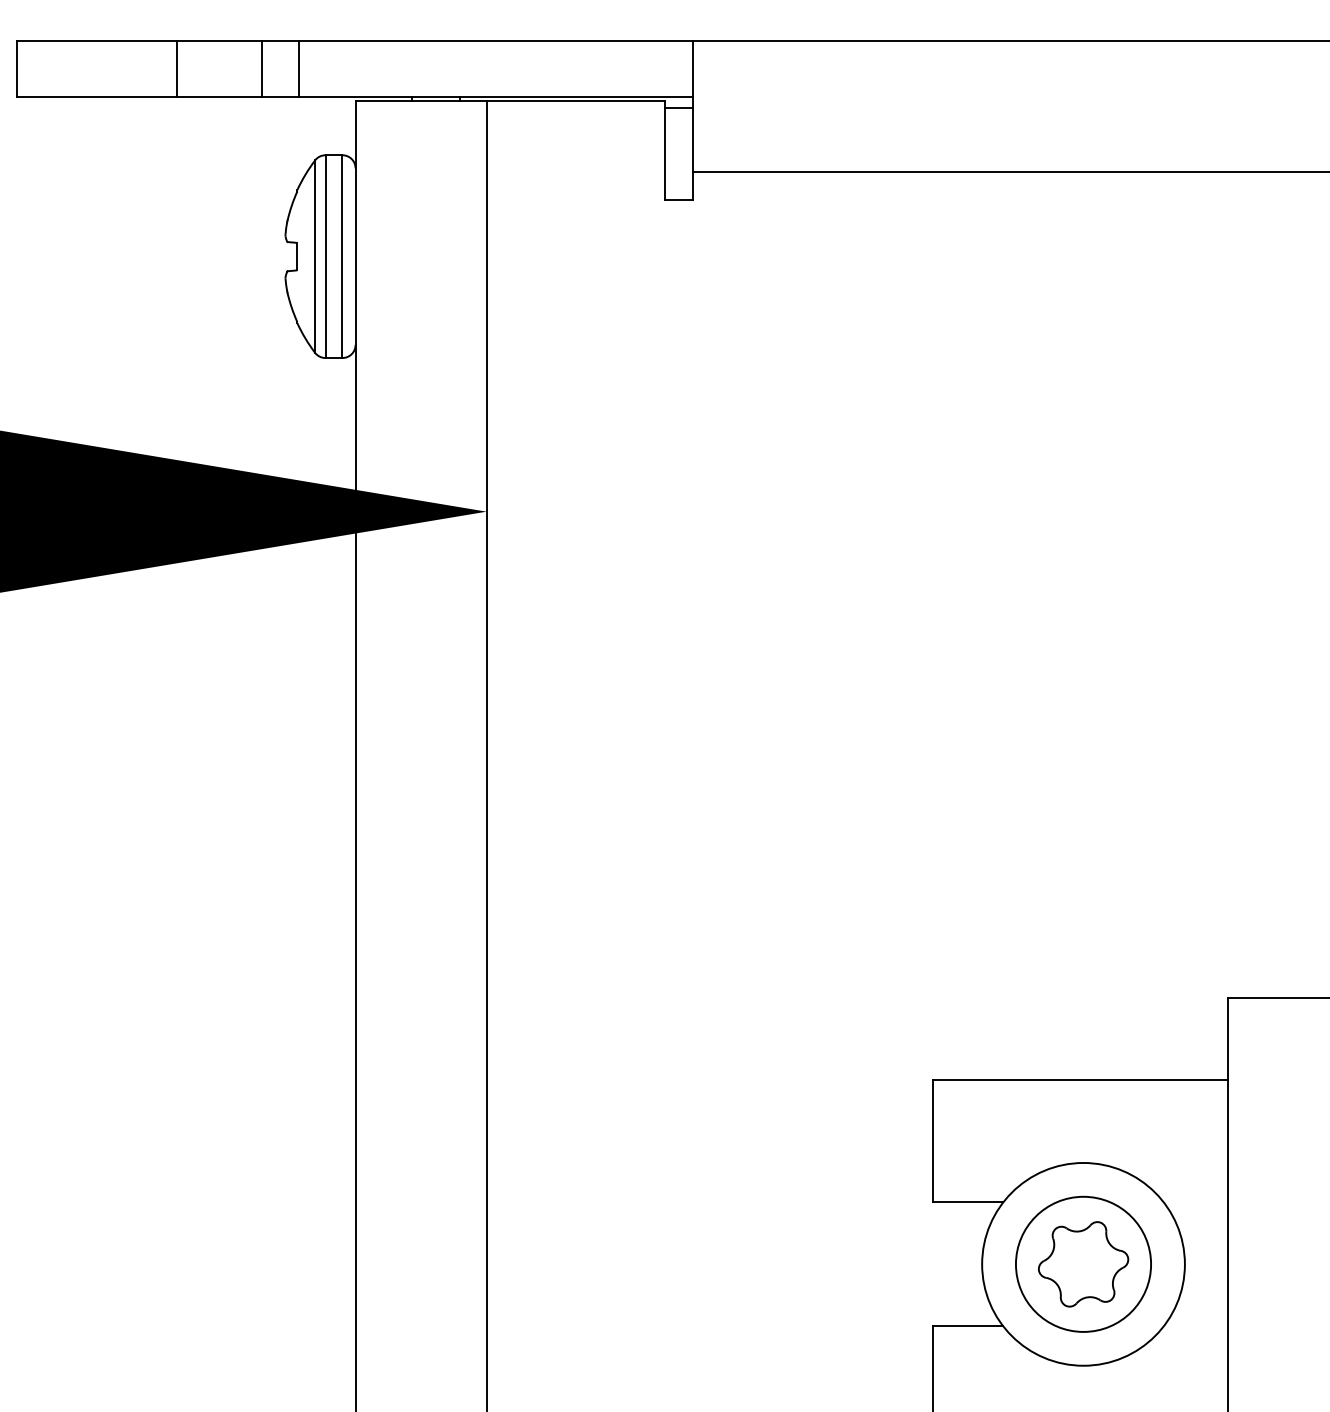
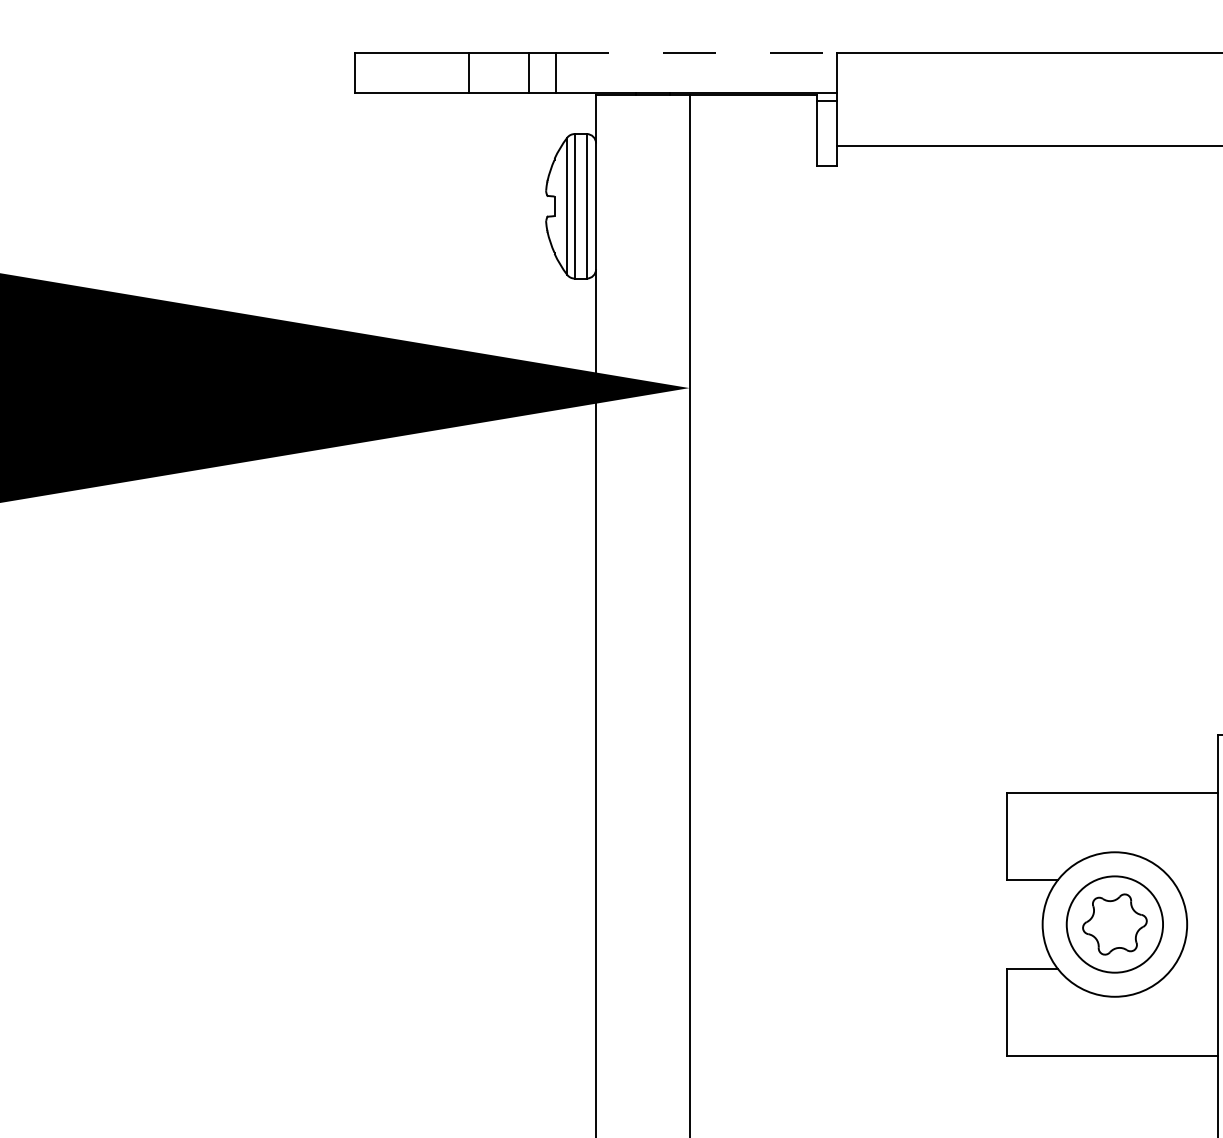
line: (496, 40) -> (696, 52), solid -> dashed

